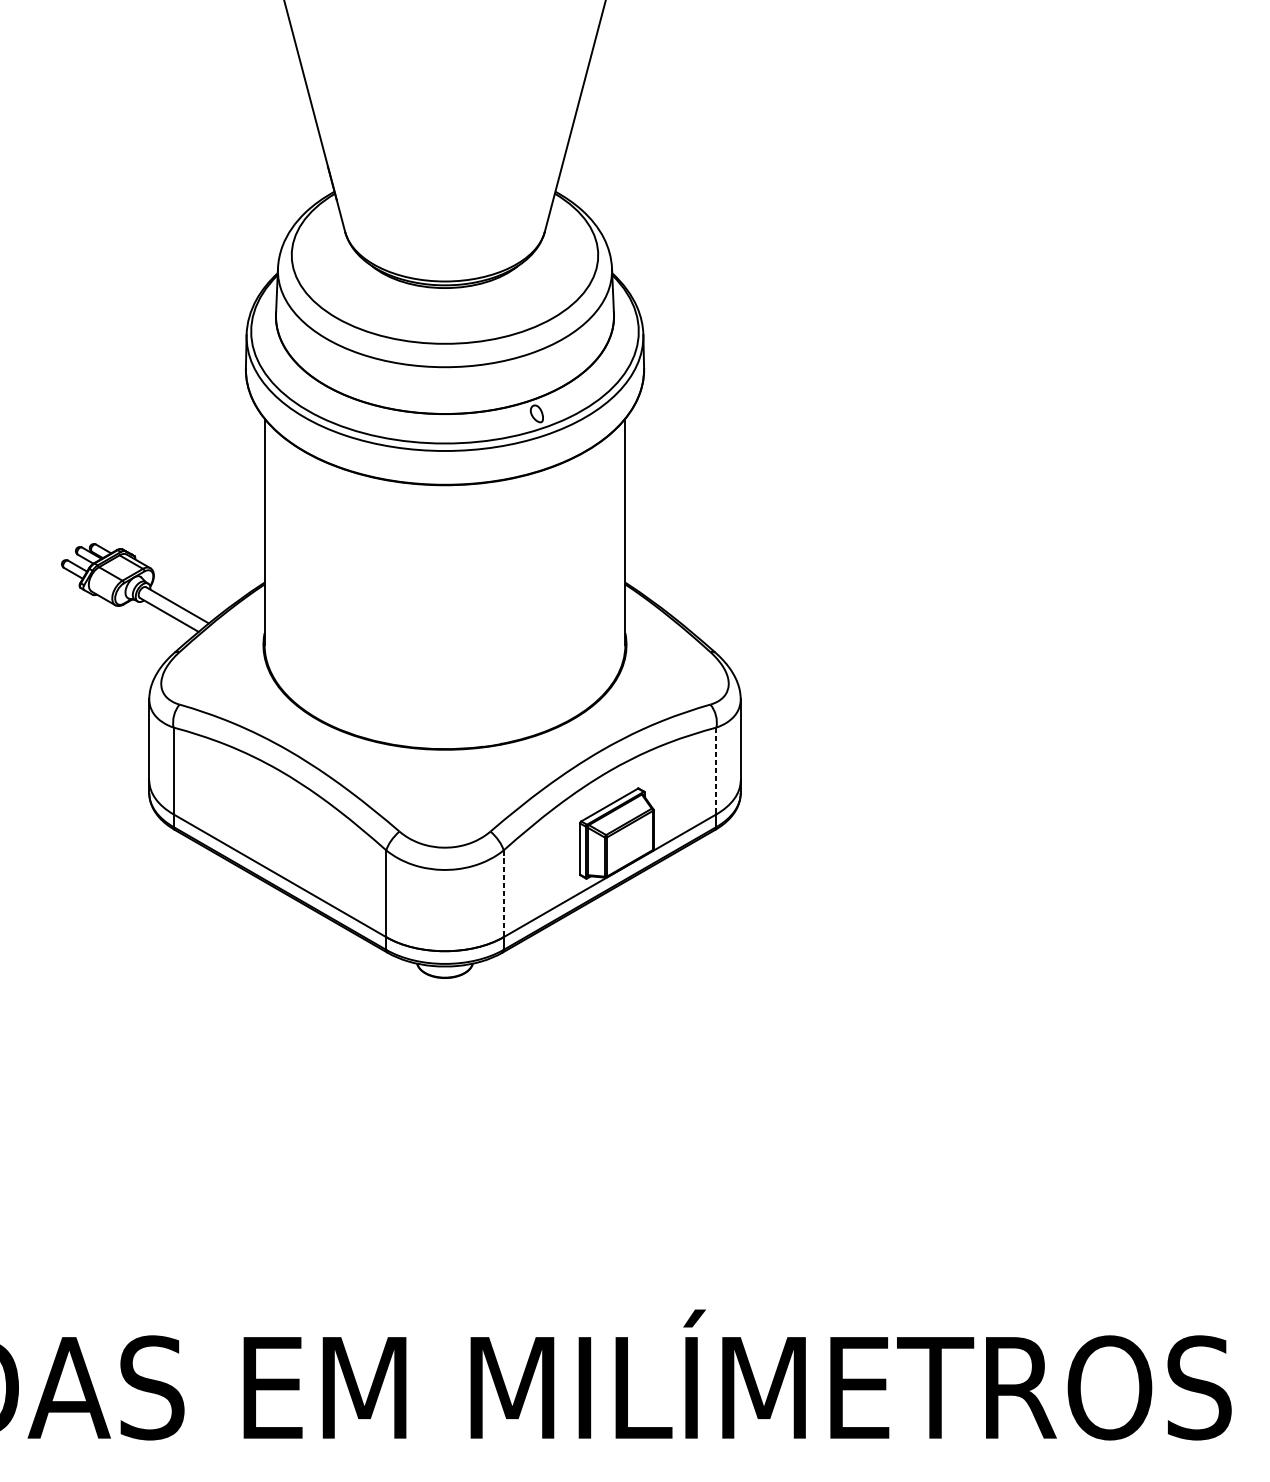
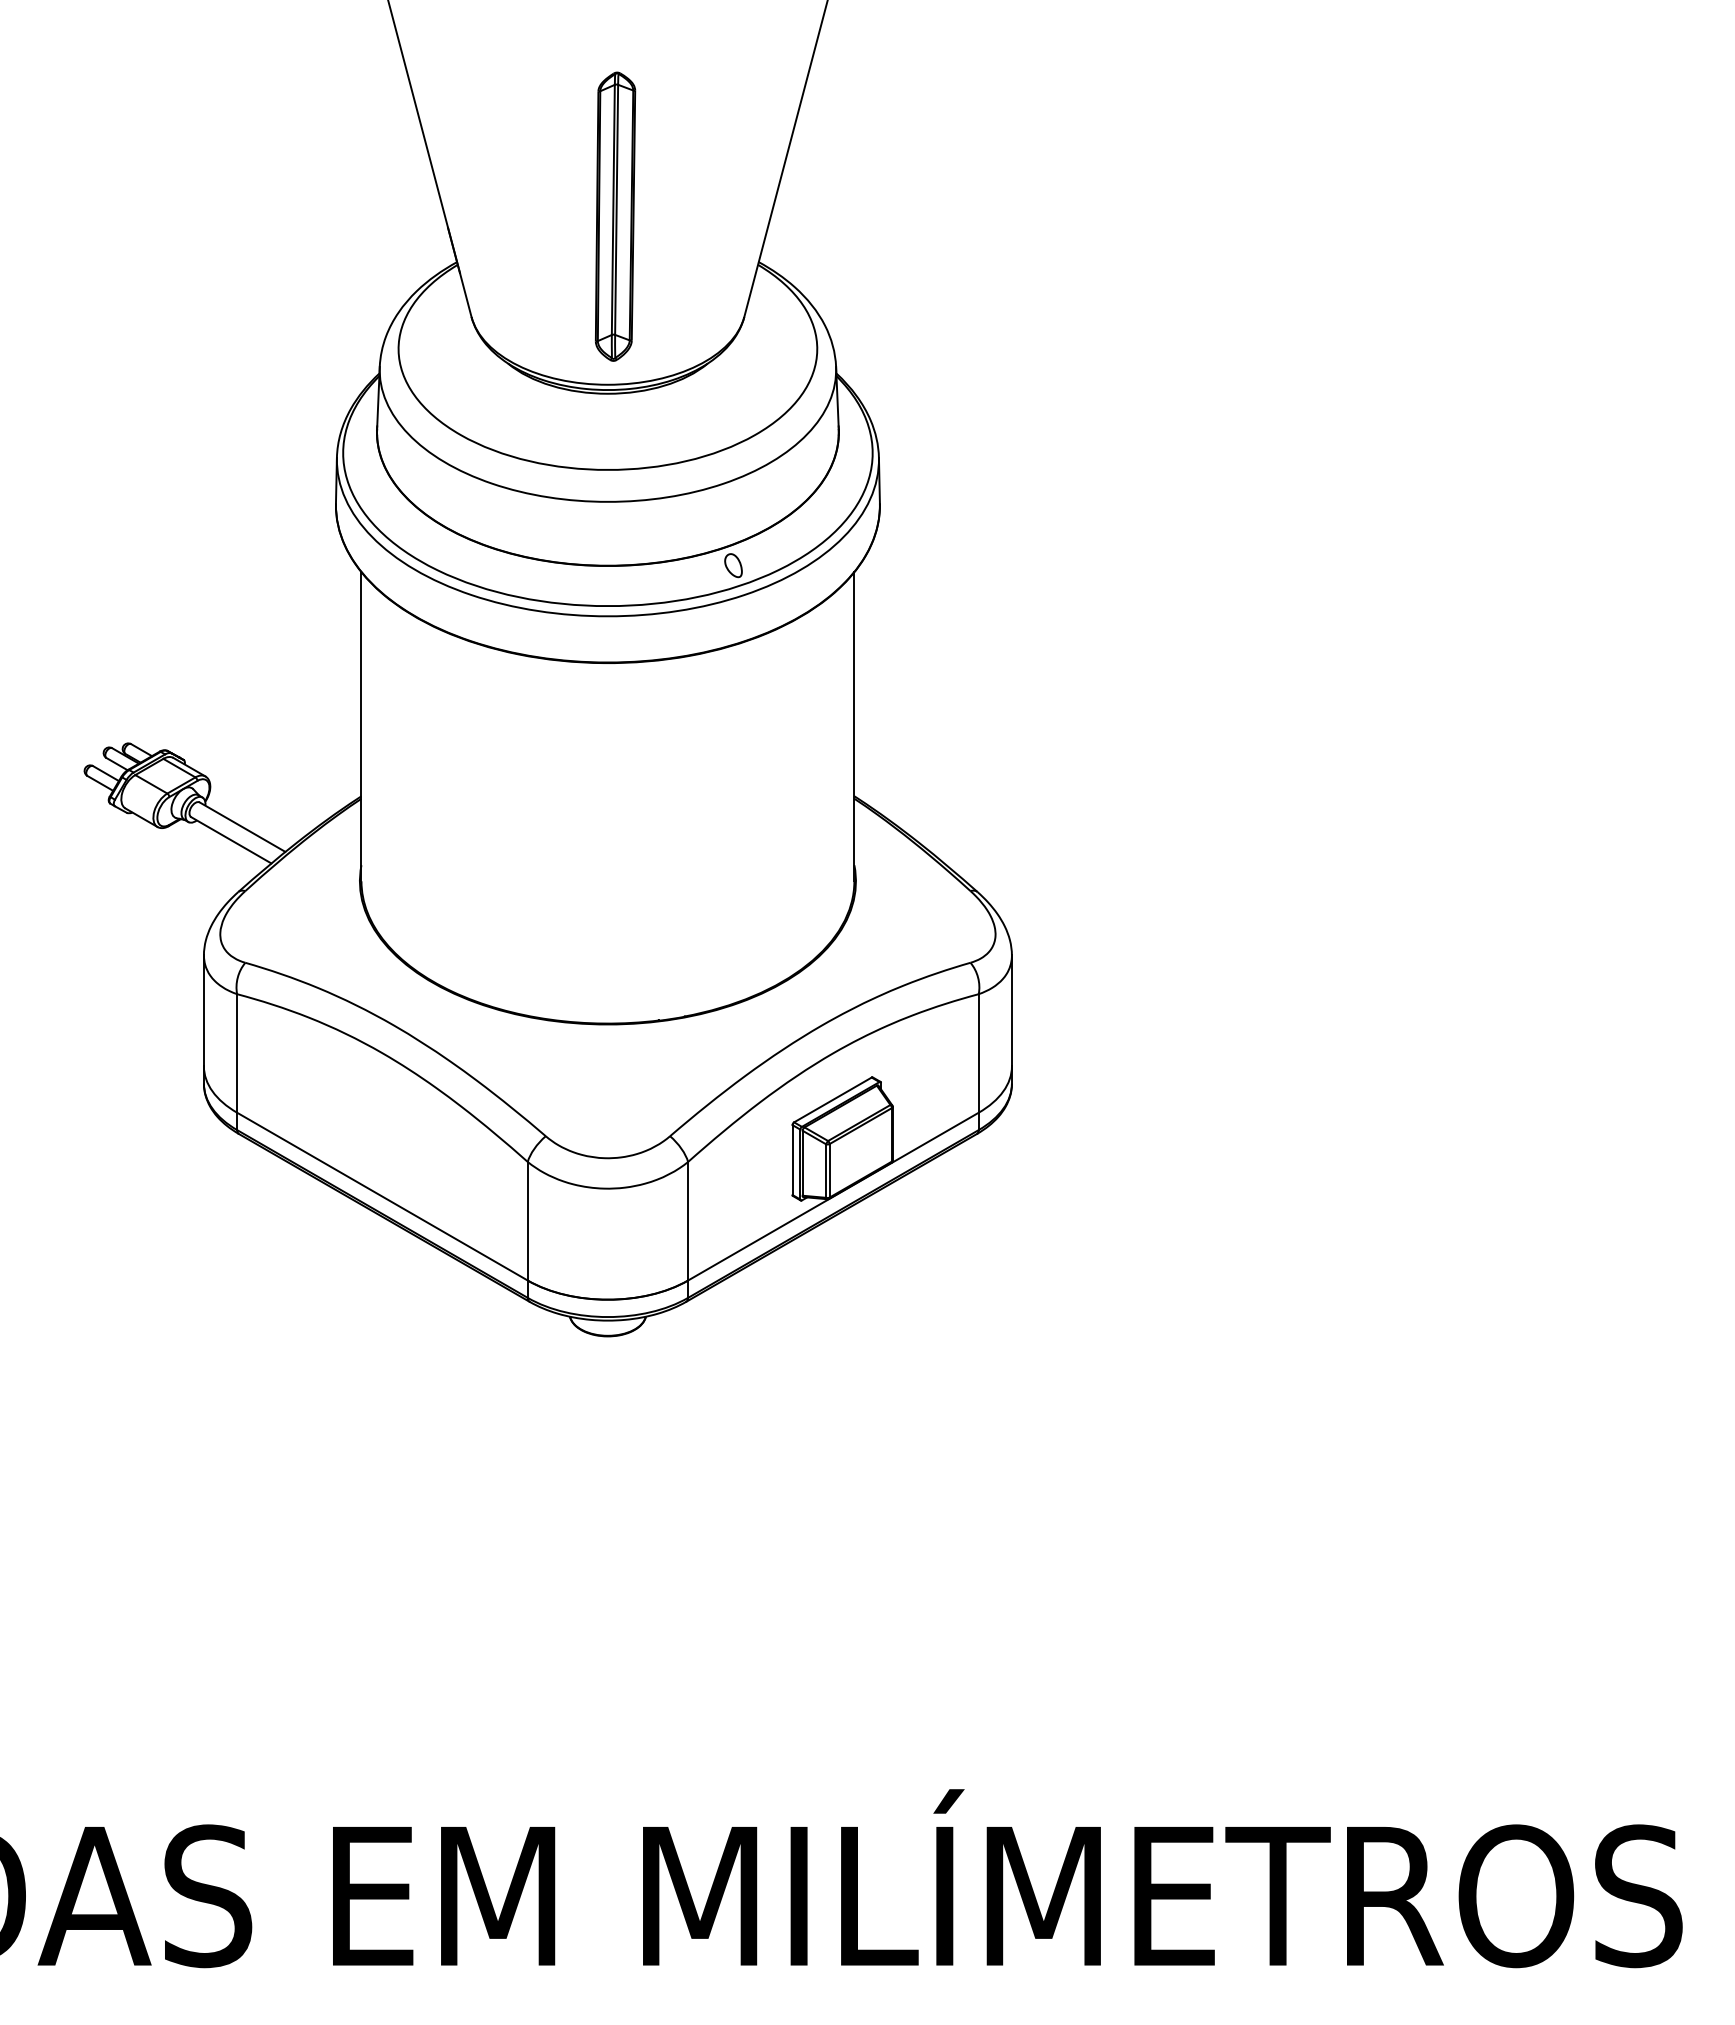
part: (450, 158) -> (615, 216), added
line: (716, 771) -> (978, 1053), dashed -> solid
line: (503, 893) -> (688, 1221), dashed -> solid

